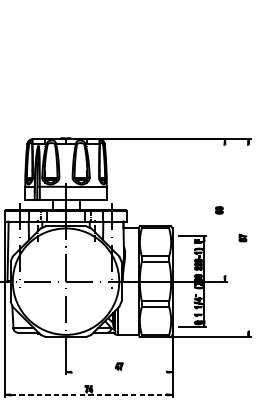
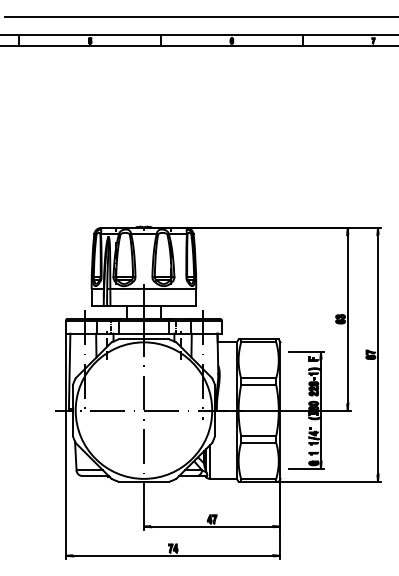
line: (224, 210) -> (347, 319), added
line: (248, 237) -> (378, 354), added
line: (119, 372) -> (212, 526), added
line: (89, 394) -> (173, 555), dashed -> solid

